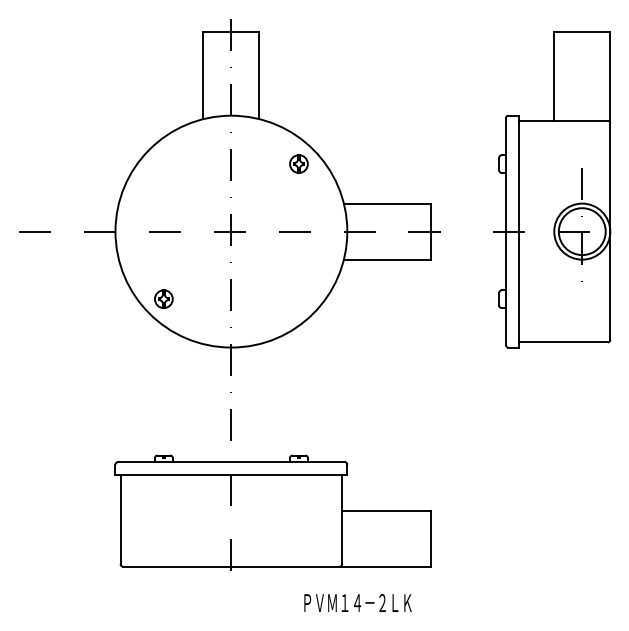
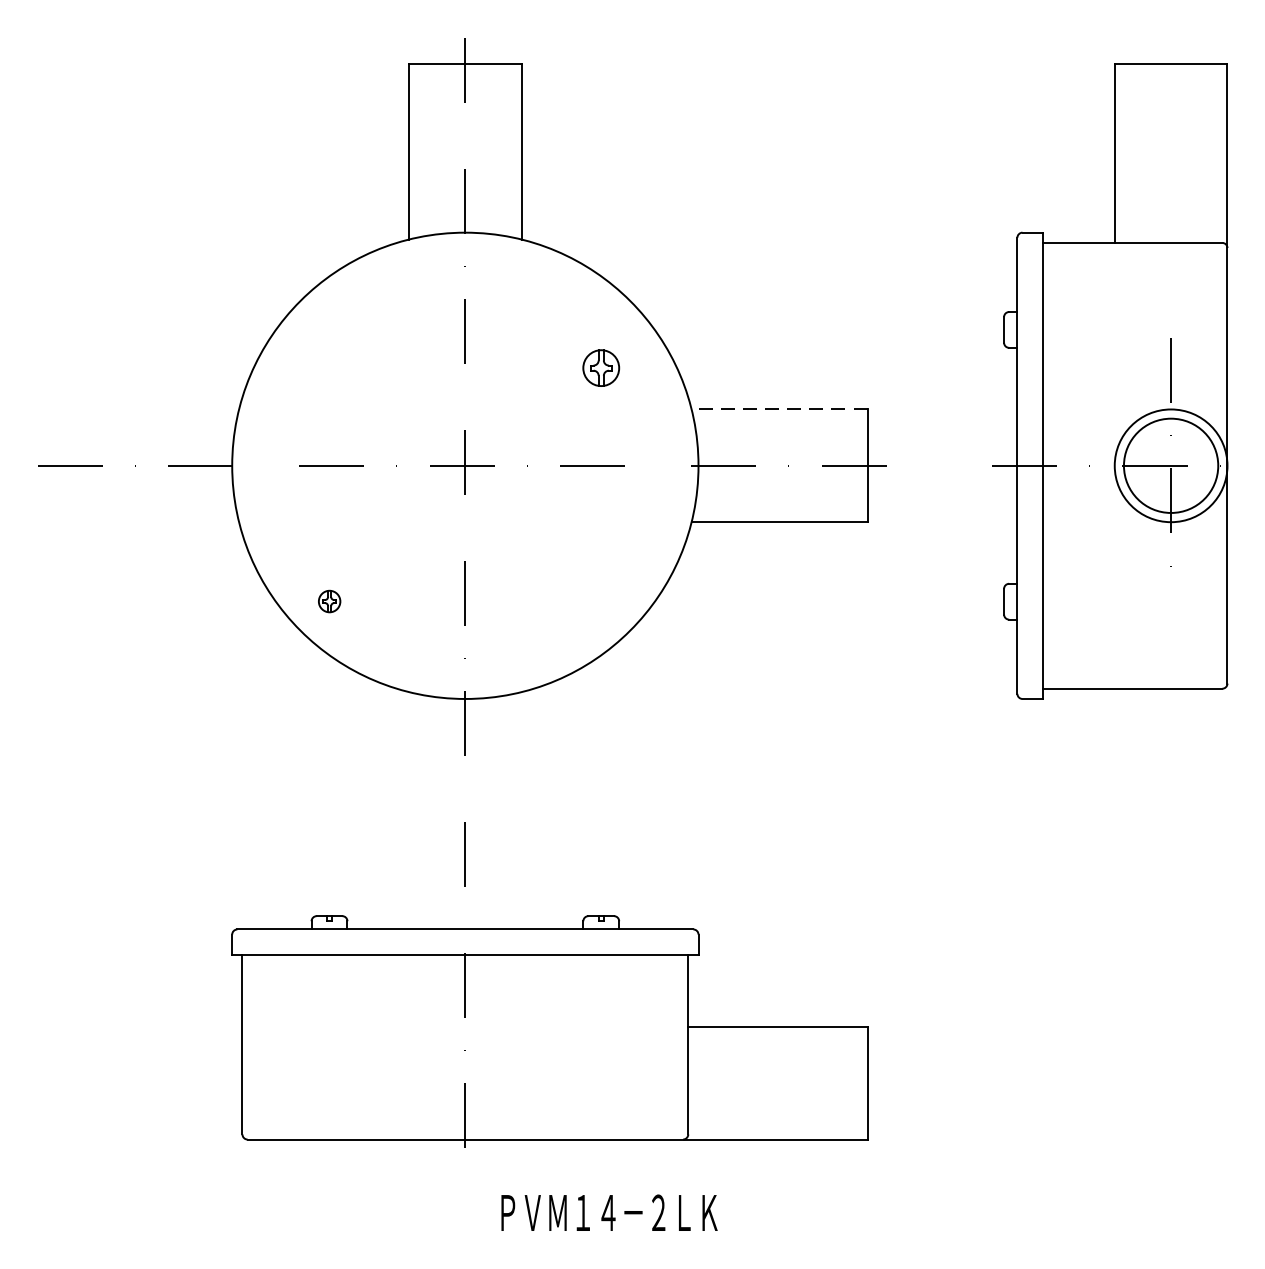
part: (298, 163) -> (600, 366), moved
line: (387, 203) -> (779, 409), solid -> dashed
part: (163, 298) -> (328, 600), size x0.6
text: (357, 602) -> (608, 1211), moved

